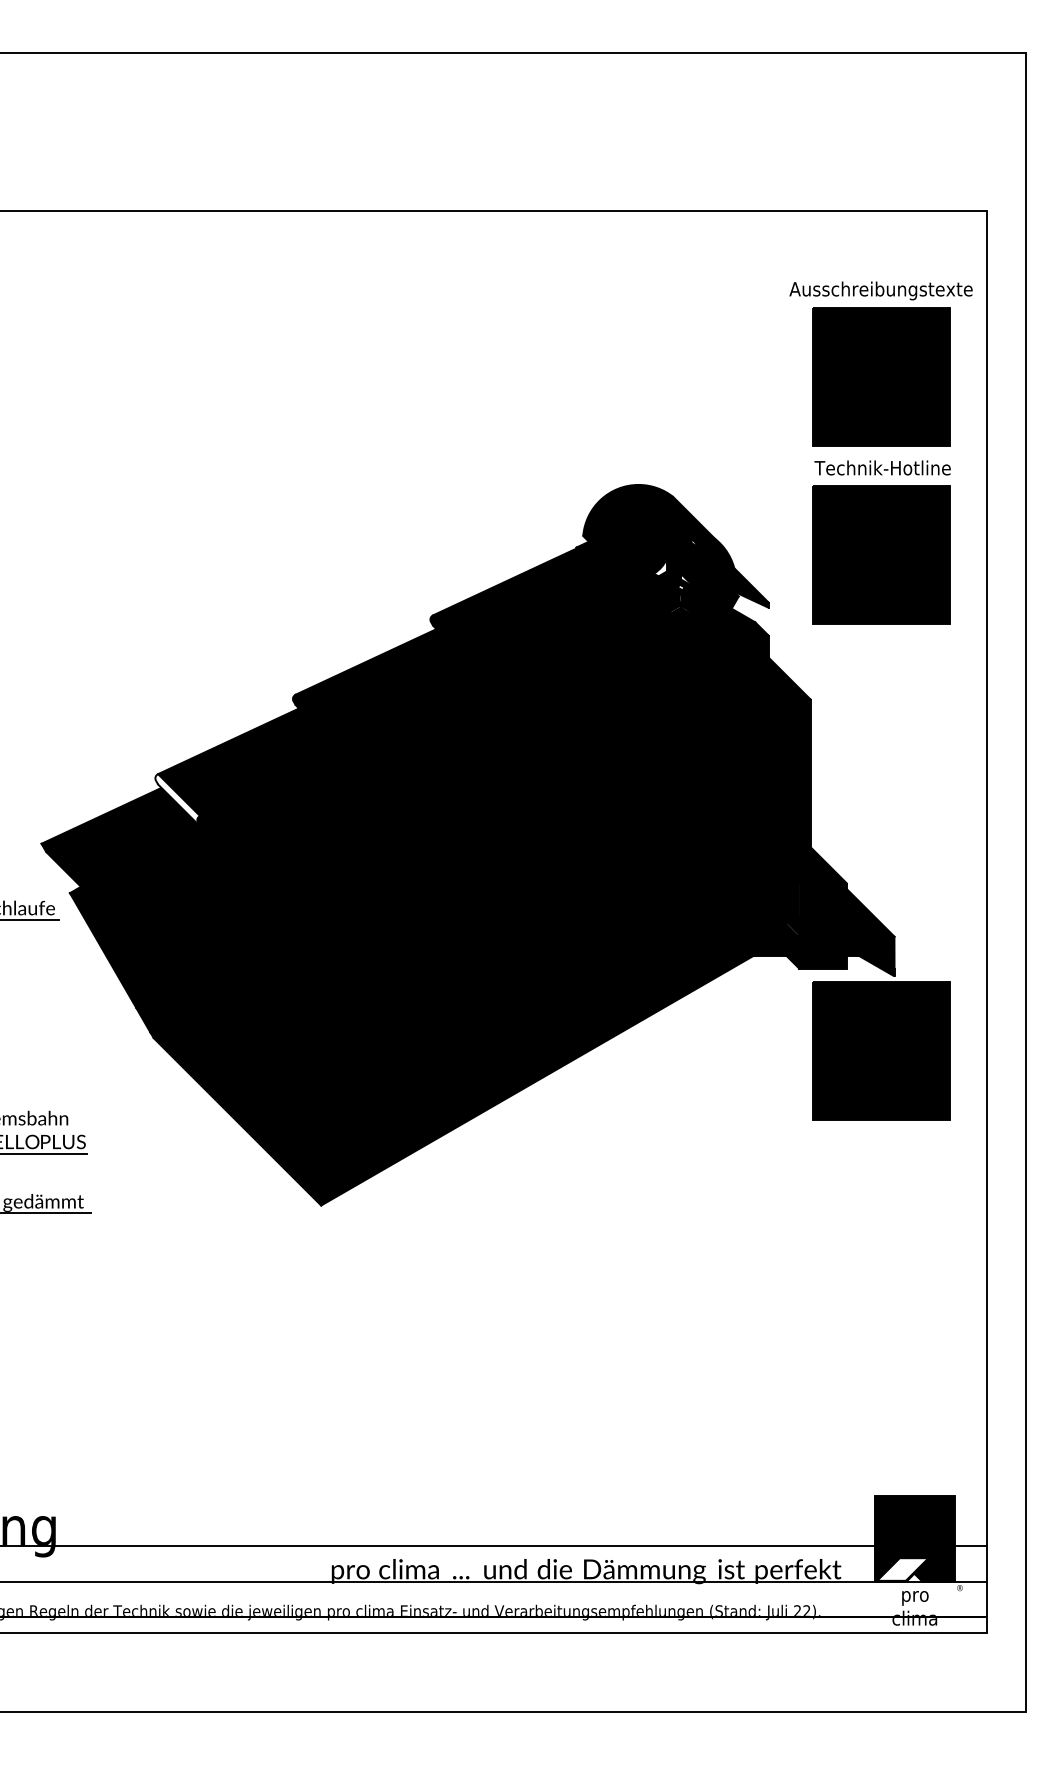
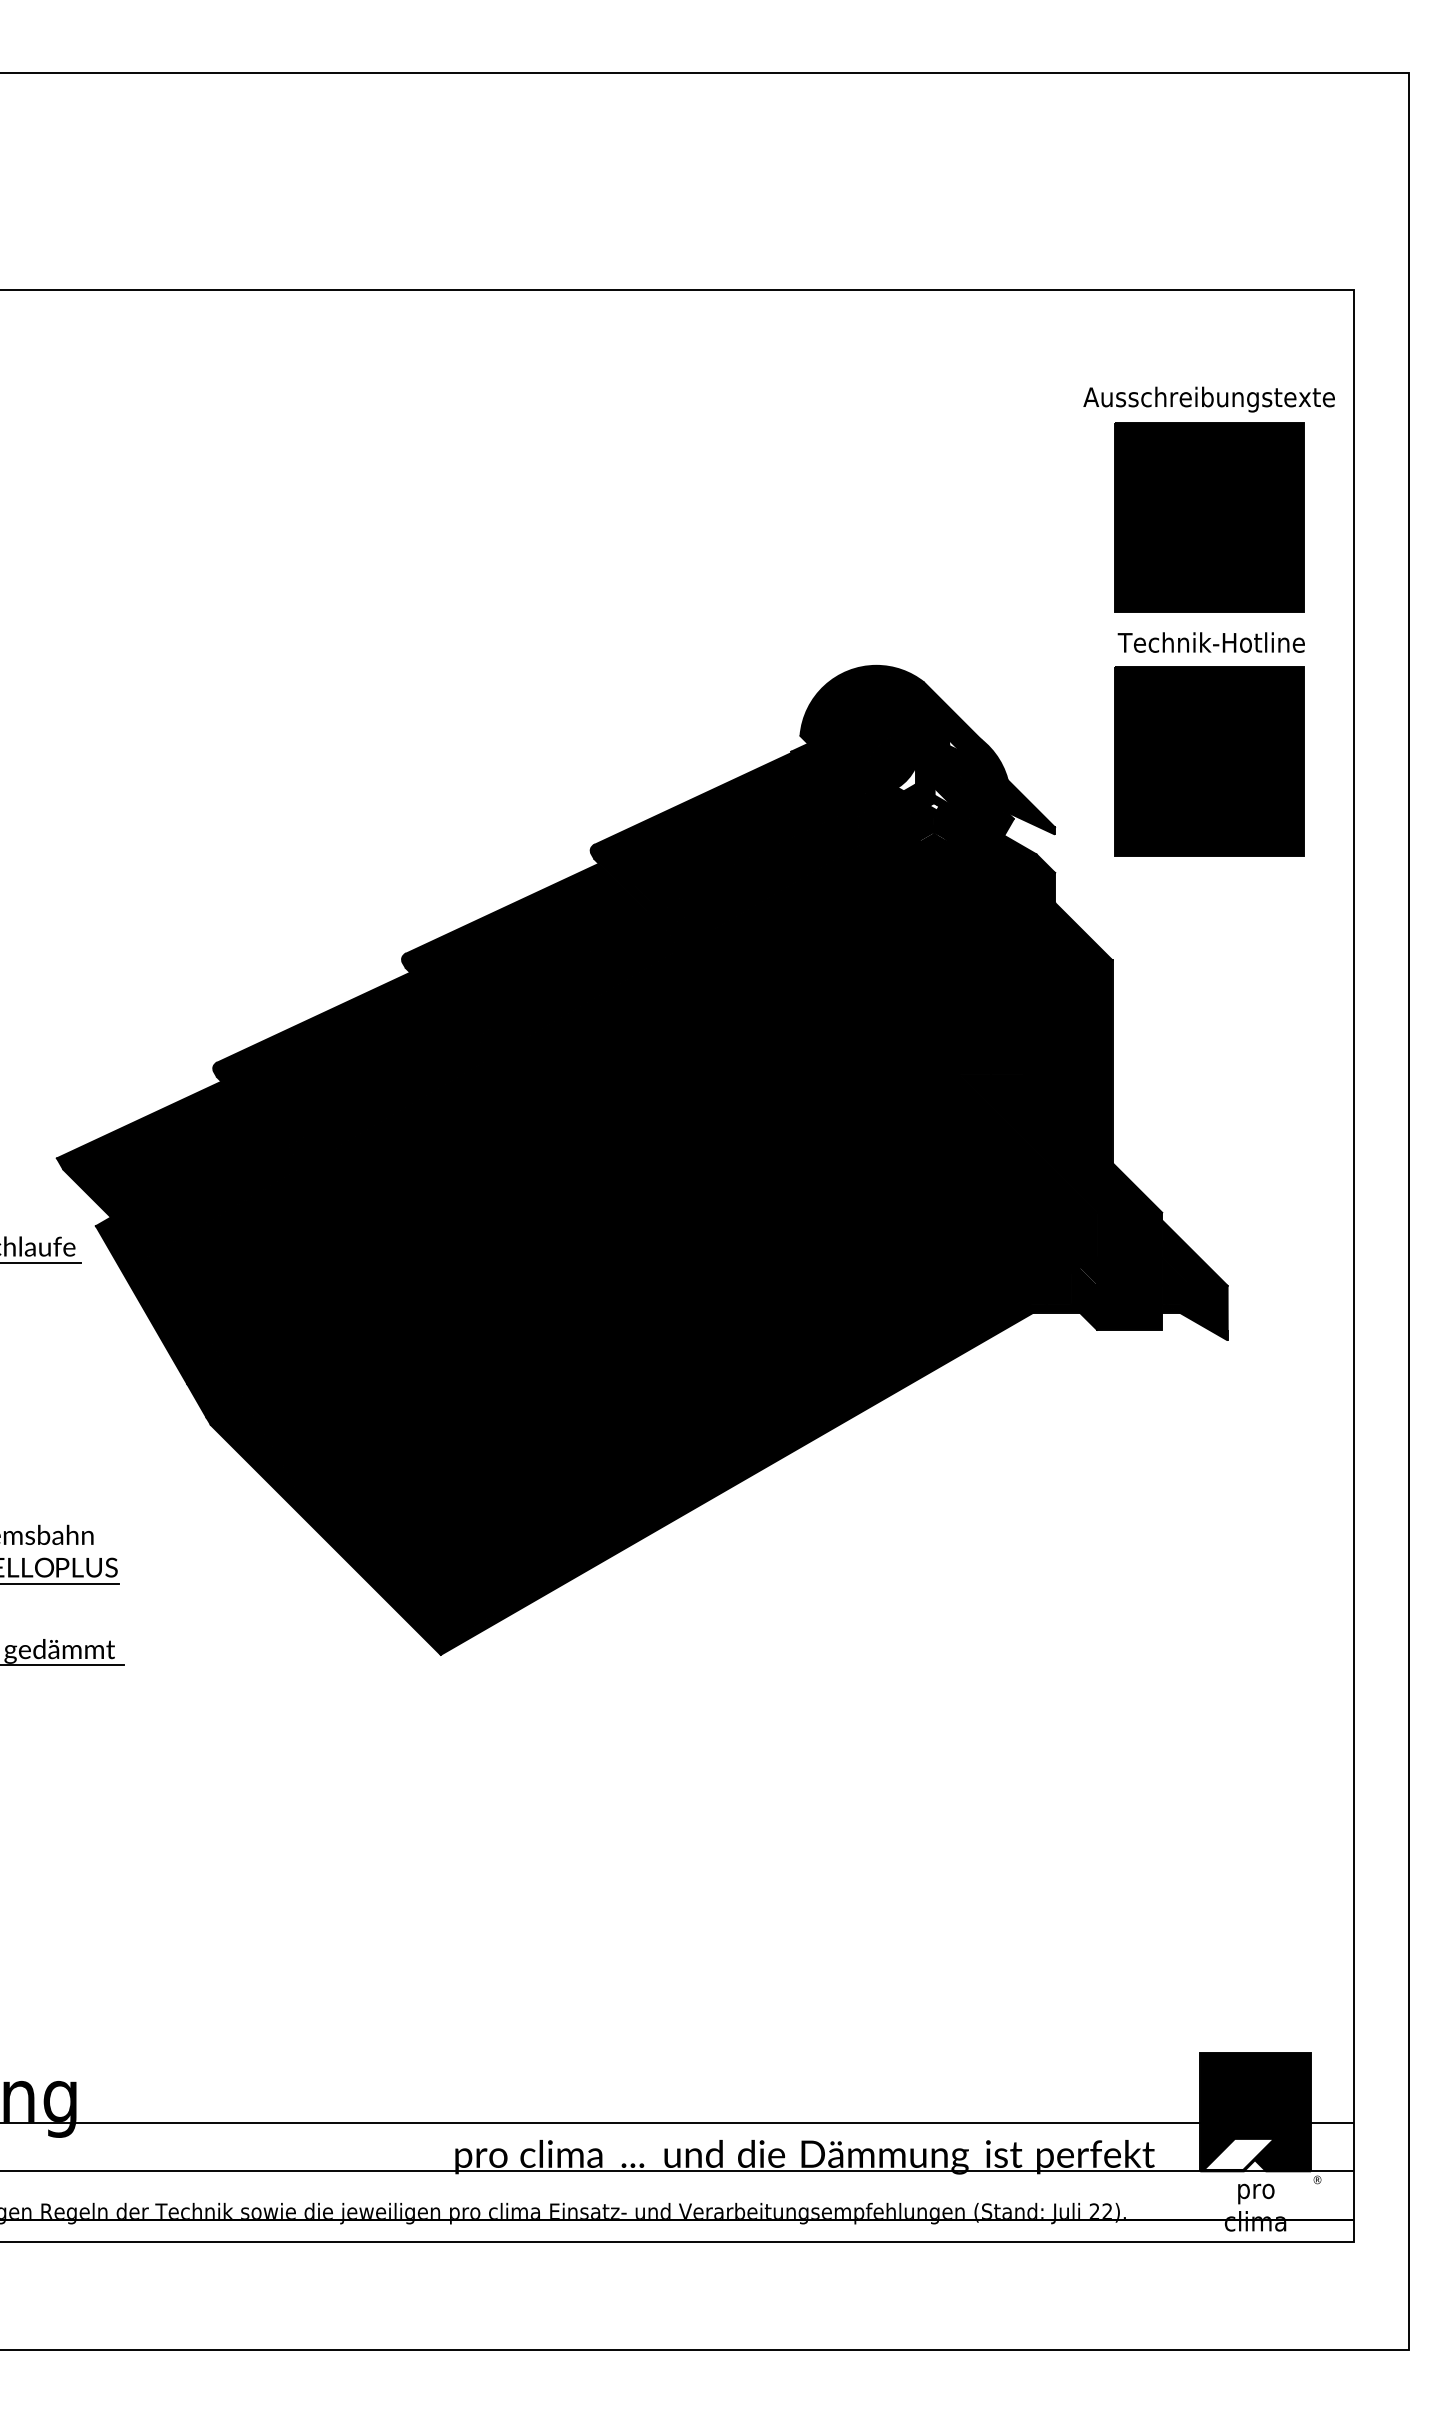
fill: (177, 800) -> (243, 1098), added
part: (881, 1050) -> (1209, 1442), removed

